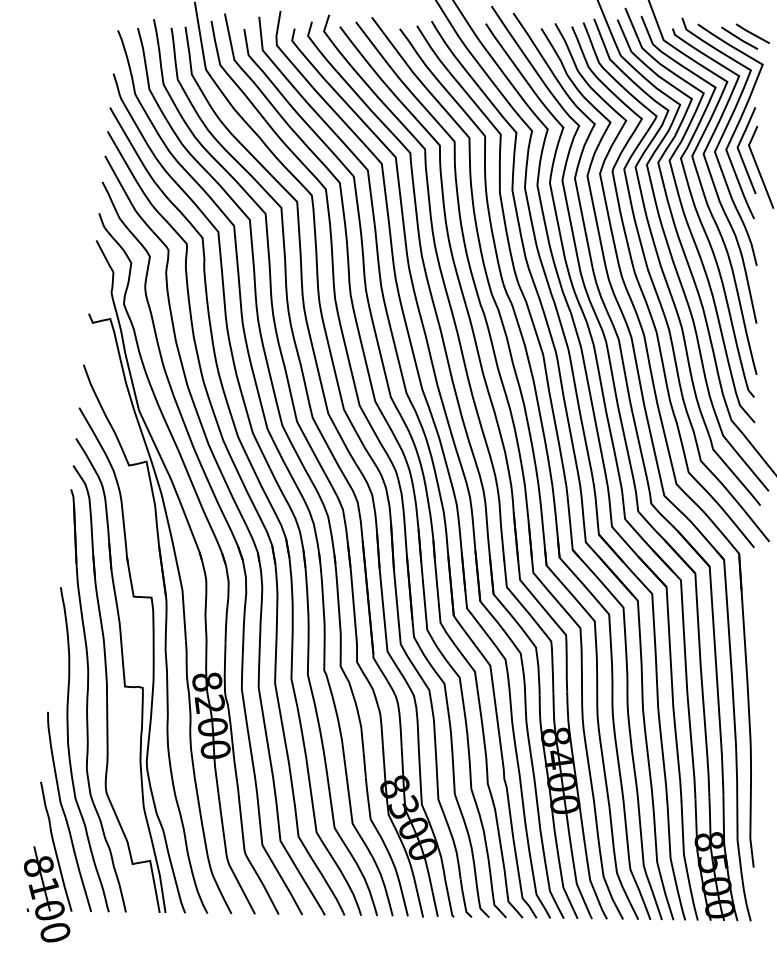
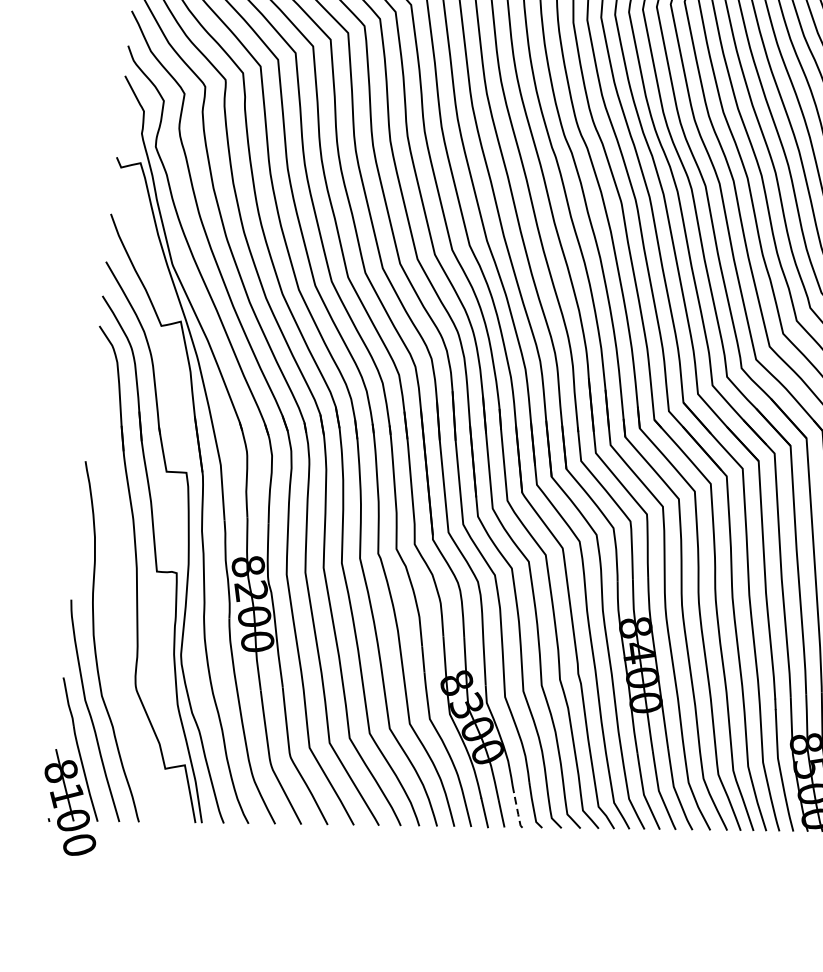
part: (88, 700) -> (116, 587), removed
line: (449, 903) -> (517, 812), solid -> dashed

